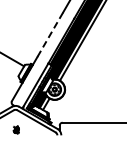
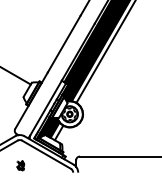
line: (50, 34) -> (64, 43), dashed -> solid

